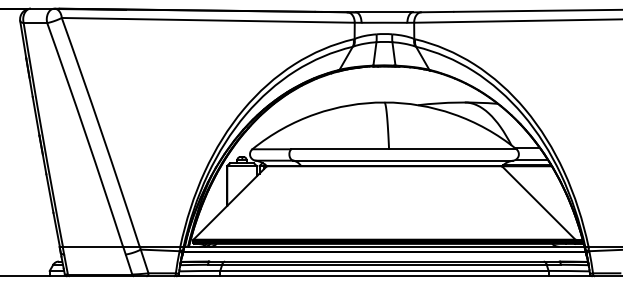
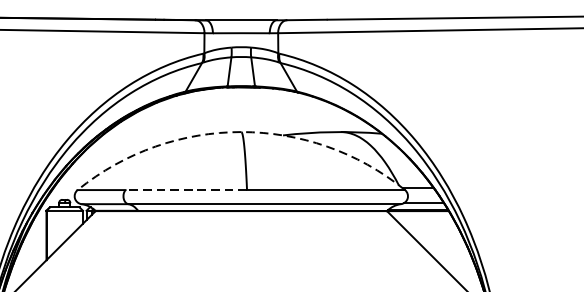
arc: (384, 102) -> (241, 132), solid -> dashed
line: (340, 149) -> (186, 190), solid -> dashed

